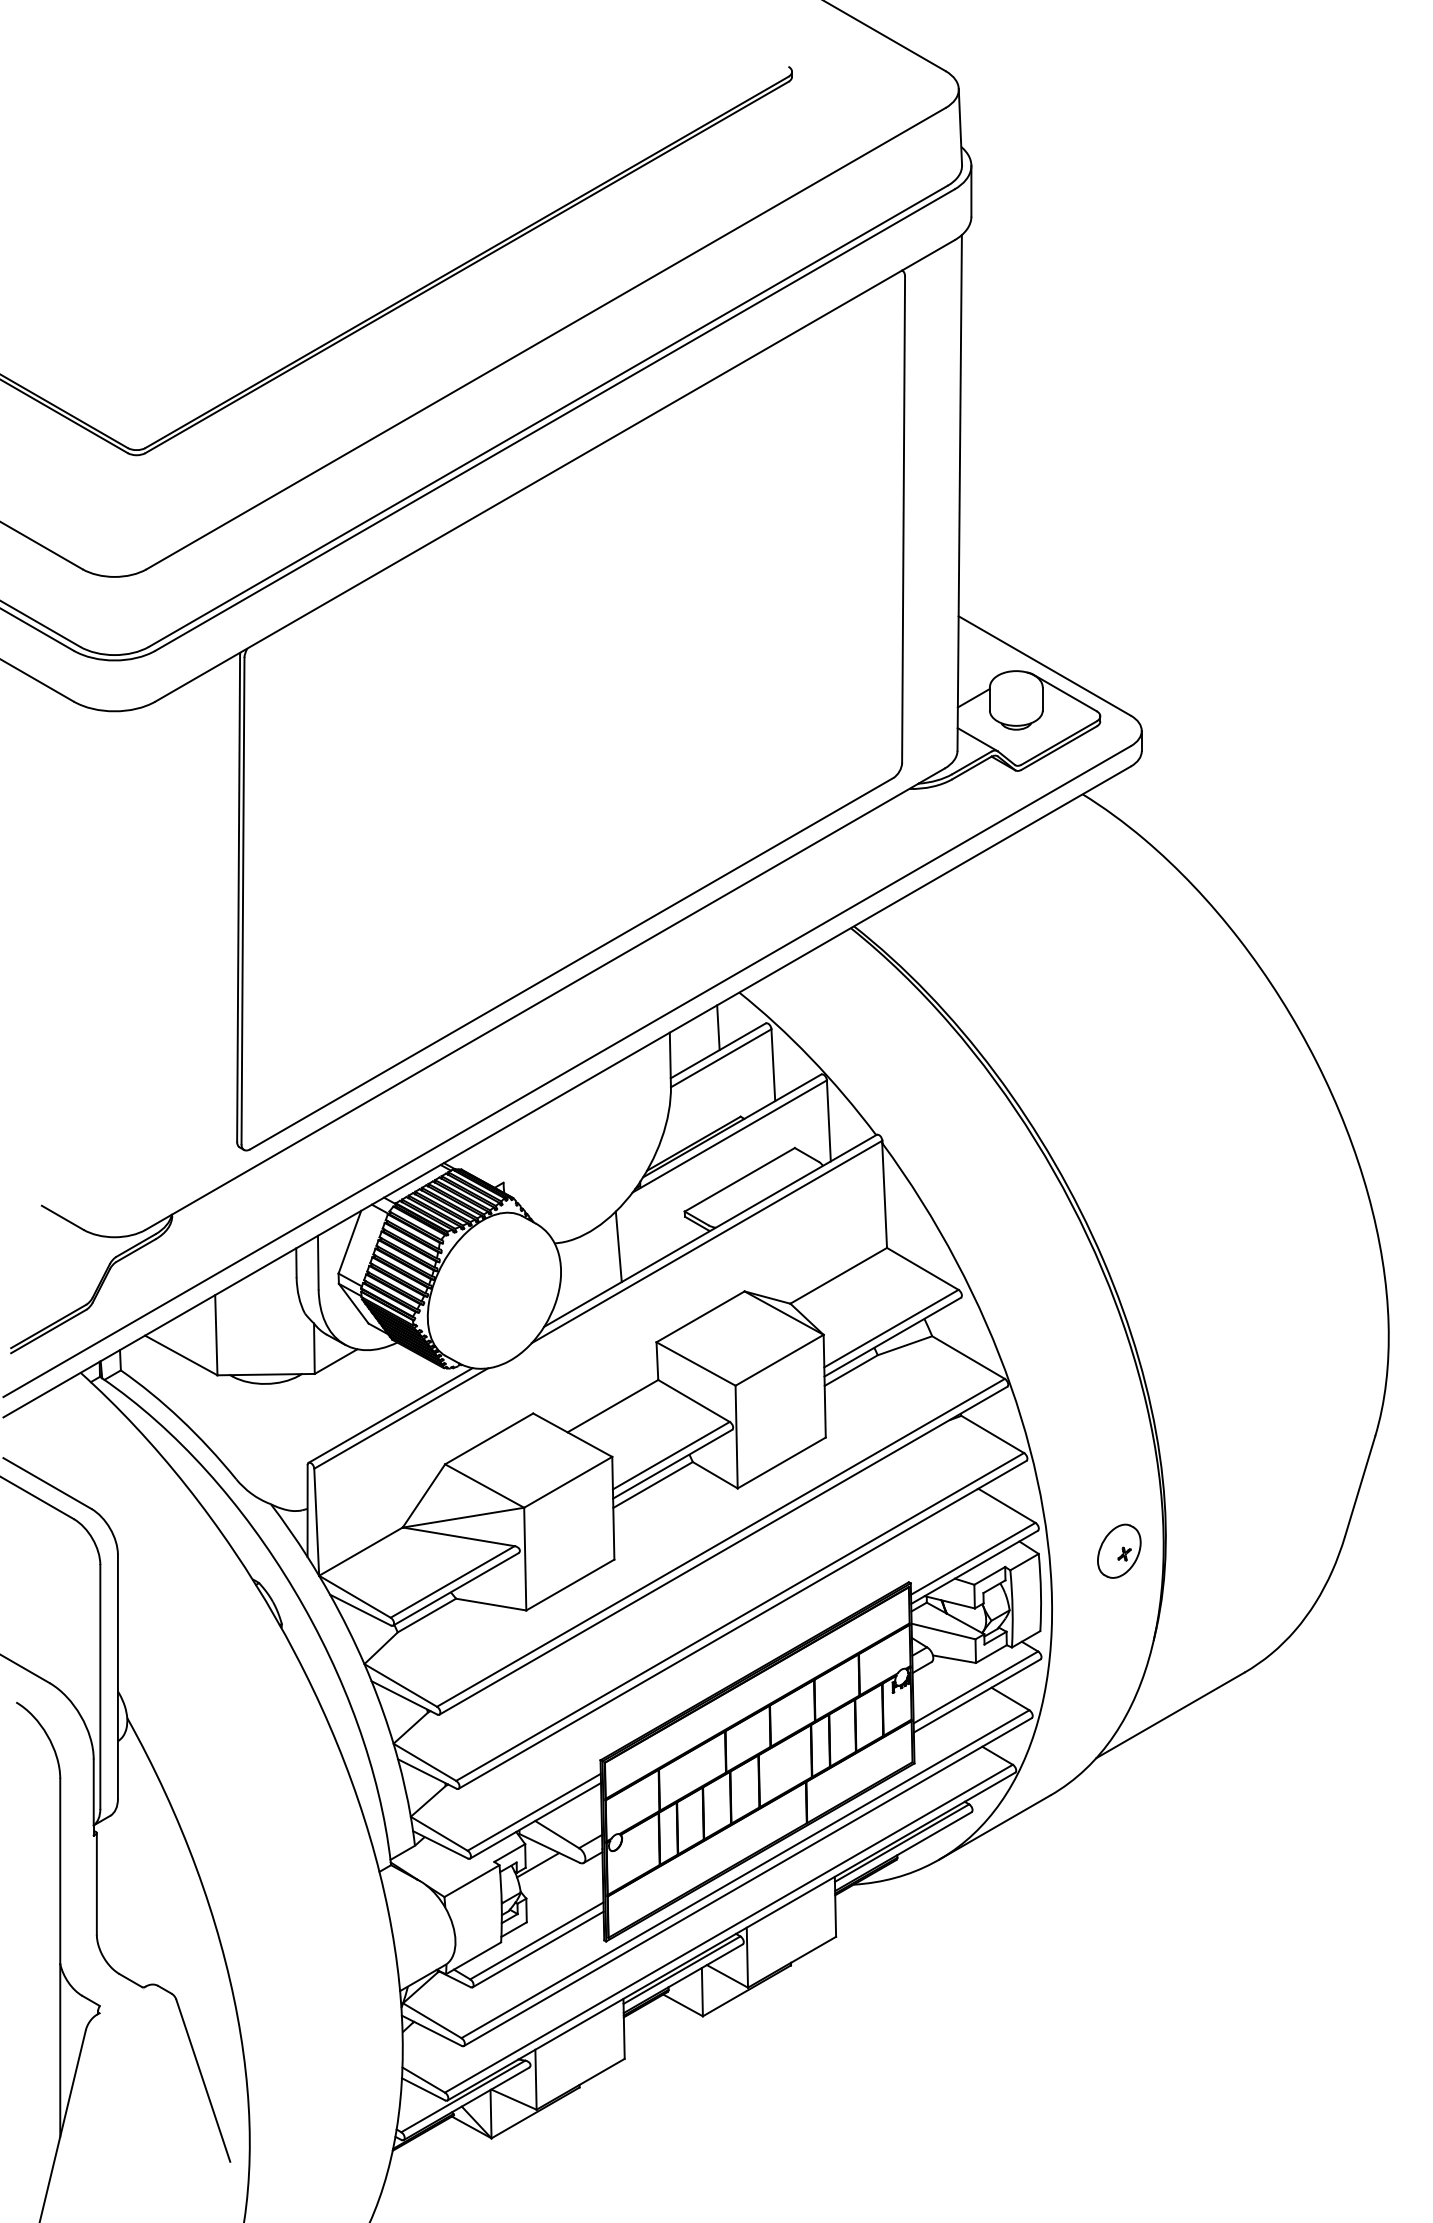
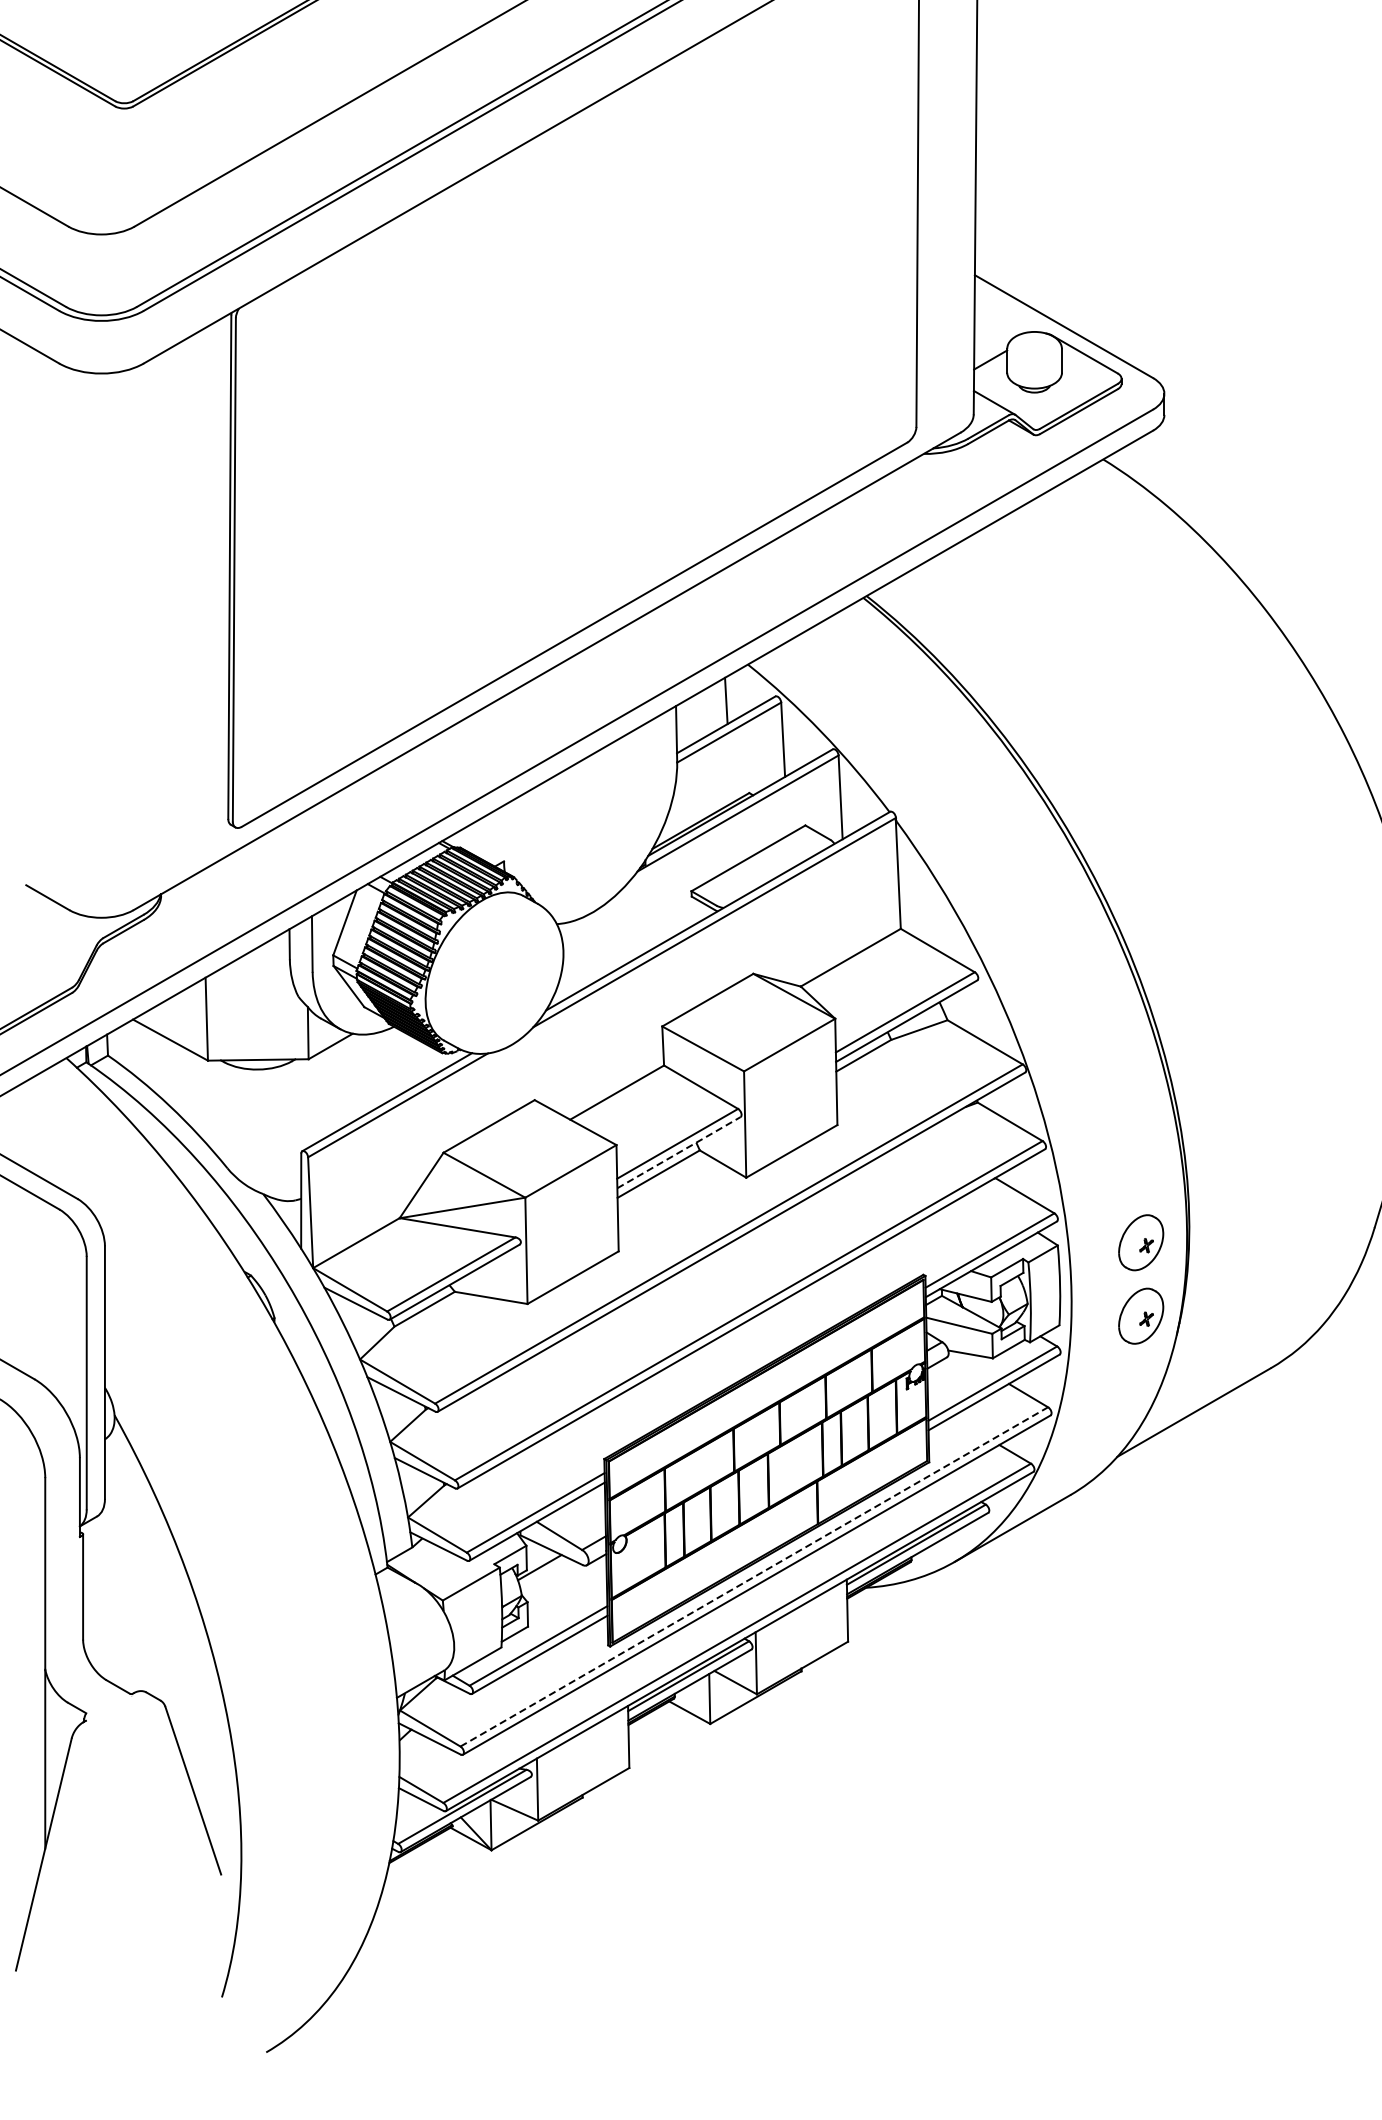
line: (618, 1246) -> (622, 927), removed
line: (672, 1464) -> (678, 1152), solid -> dashed
part: (1119, 1621) -> (1141, 1315), added
line: (745, 1874) -> (754, 1577), solid -> dashed

